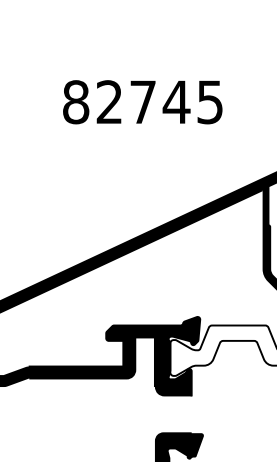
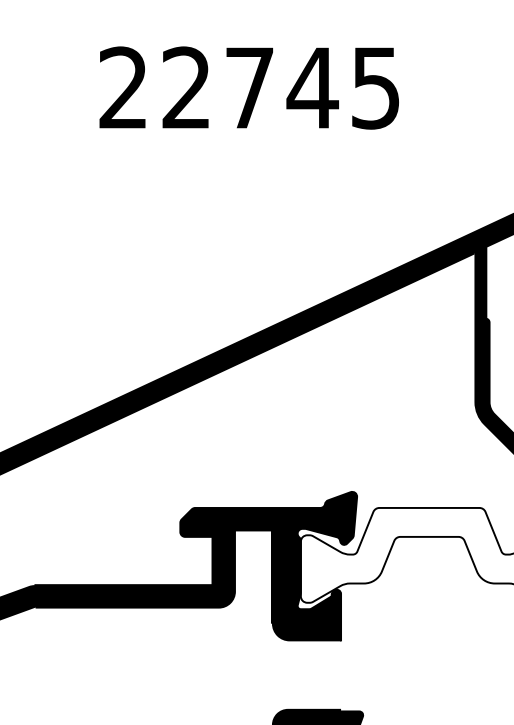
text: (76, 102) -> (124, 88), 82745 -> 22745

